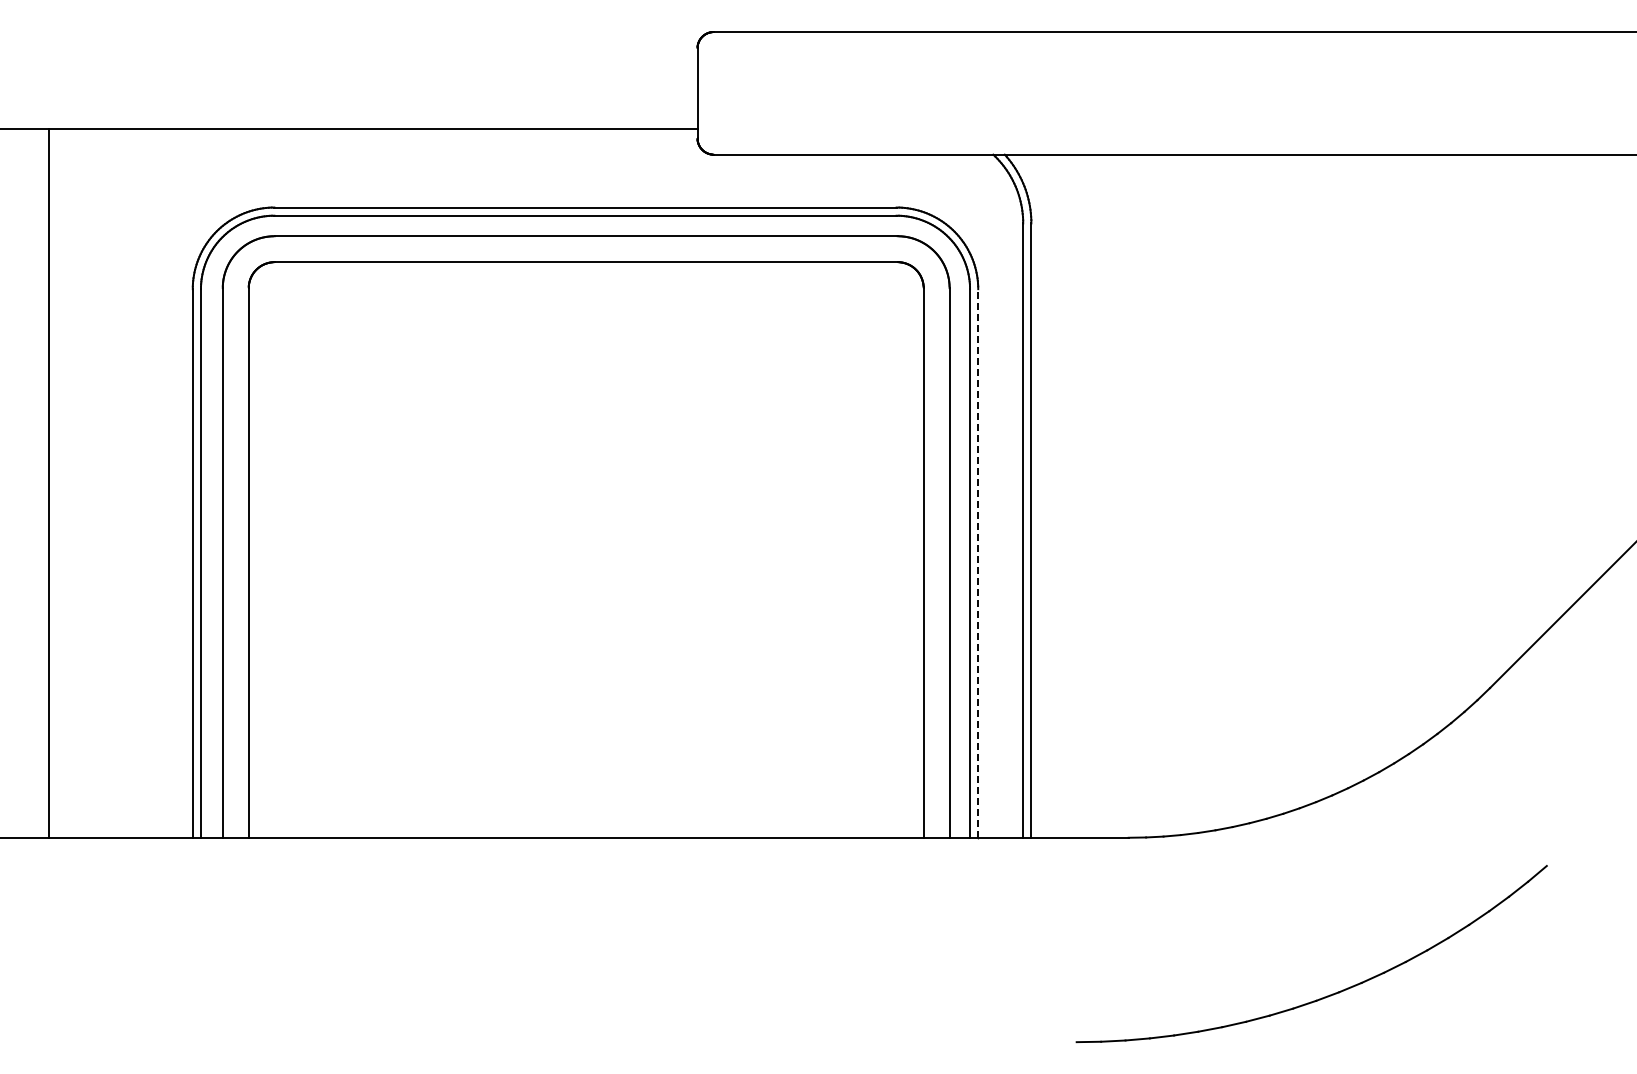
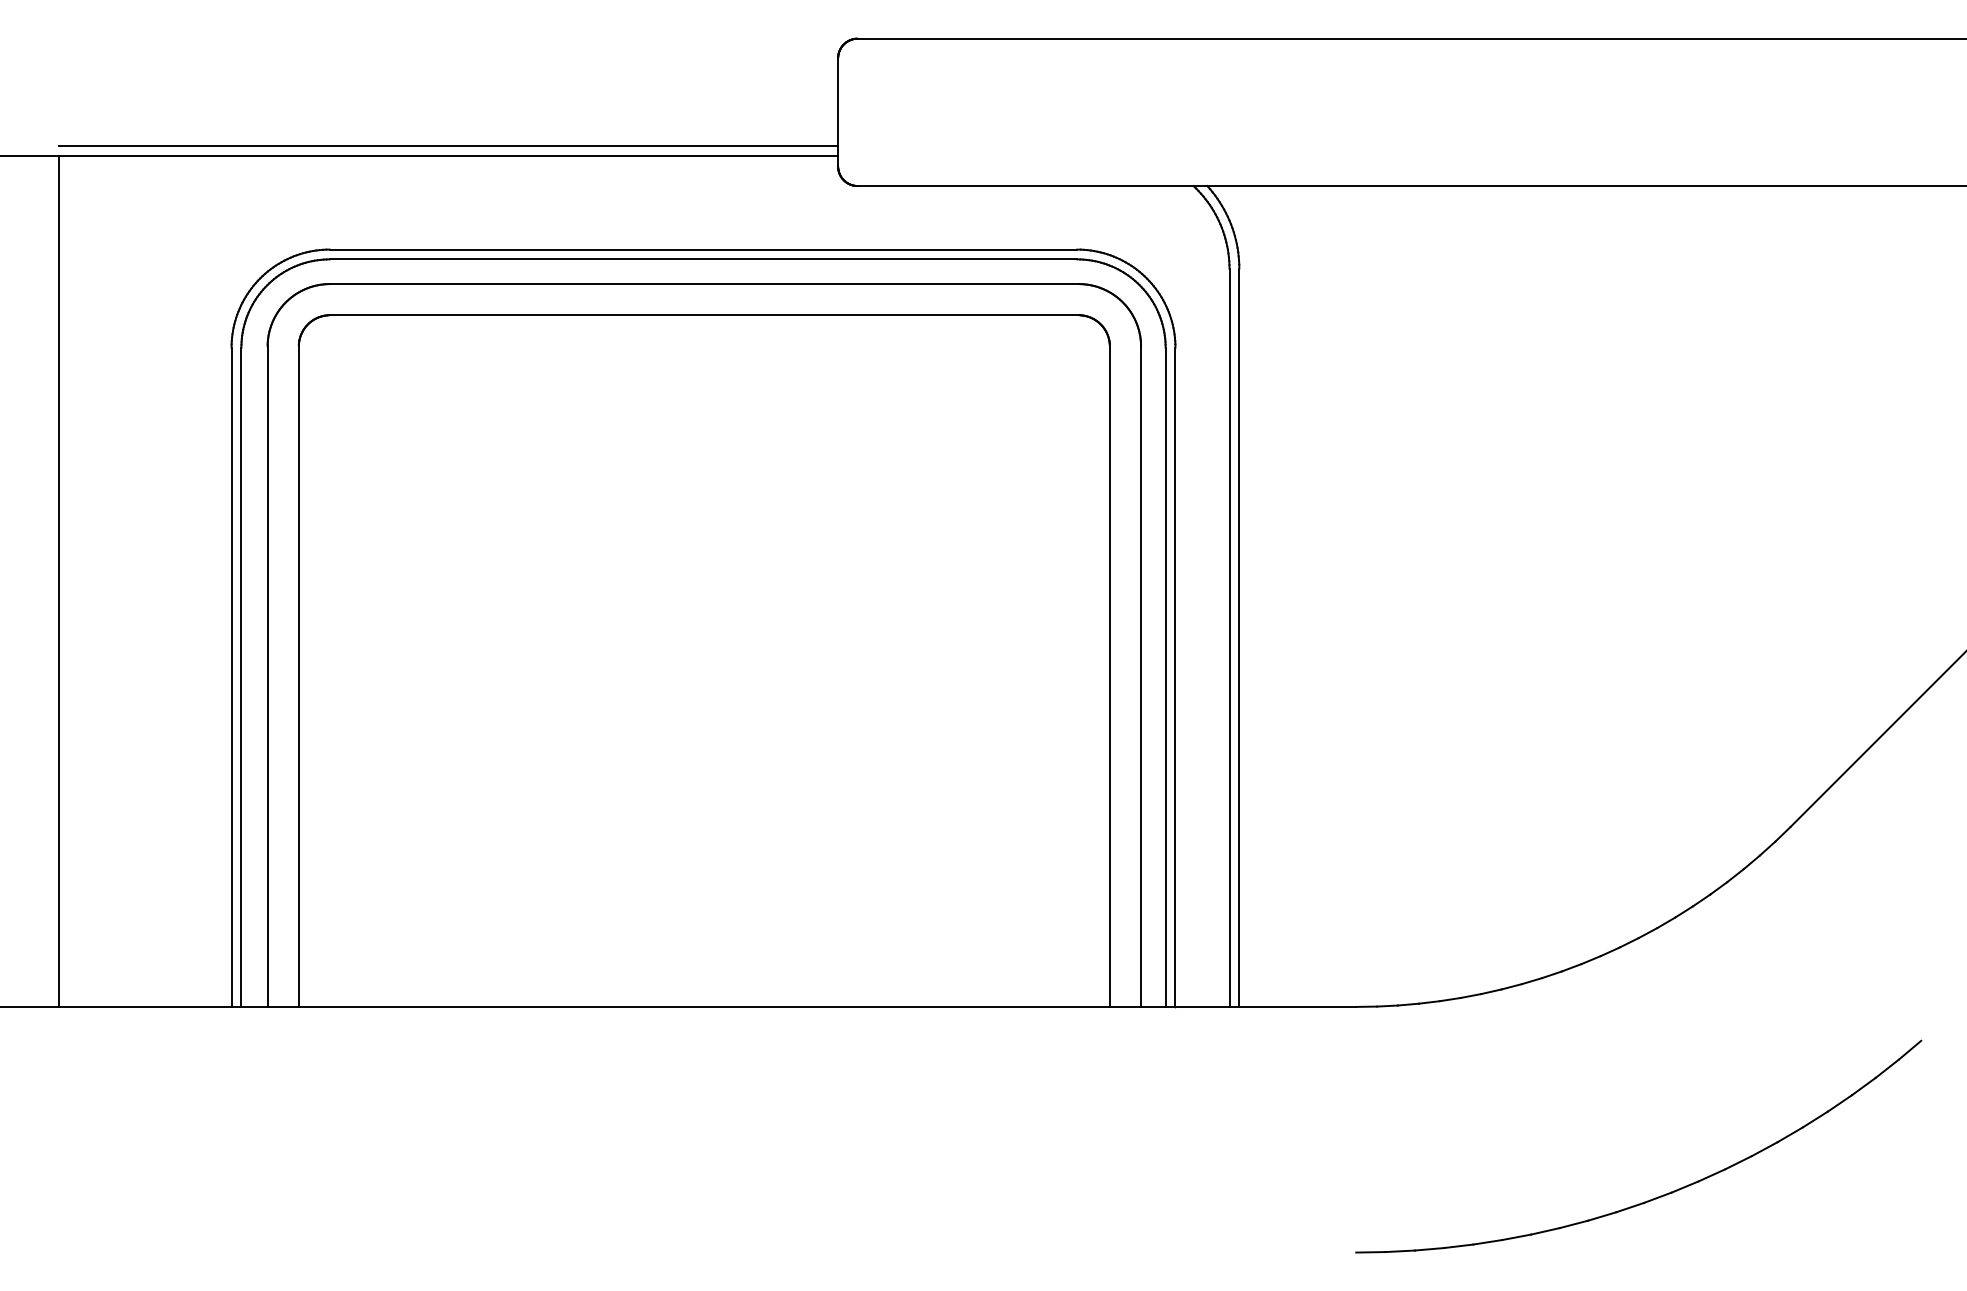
line: (373, 121) -> (448, 146), added
line: (978, 562) -> (1175, 676), dashed -> solid
part: (1329, 994) -> (1660, 1195), moved

